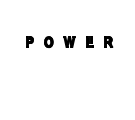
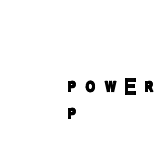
part: (88, 42) -> (129, 86), size x1.6
part: (29, 68) -> (71, 112), added

